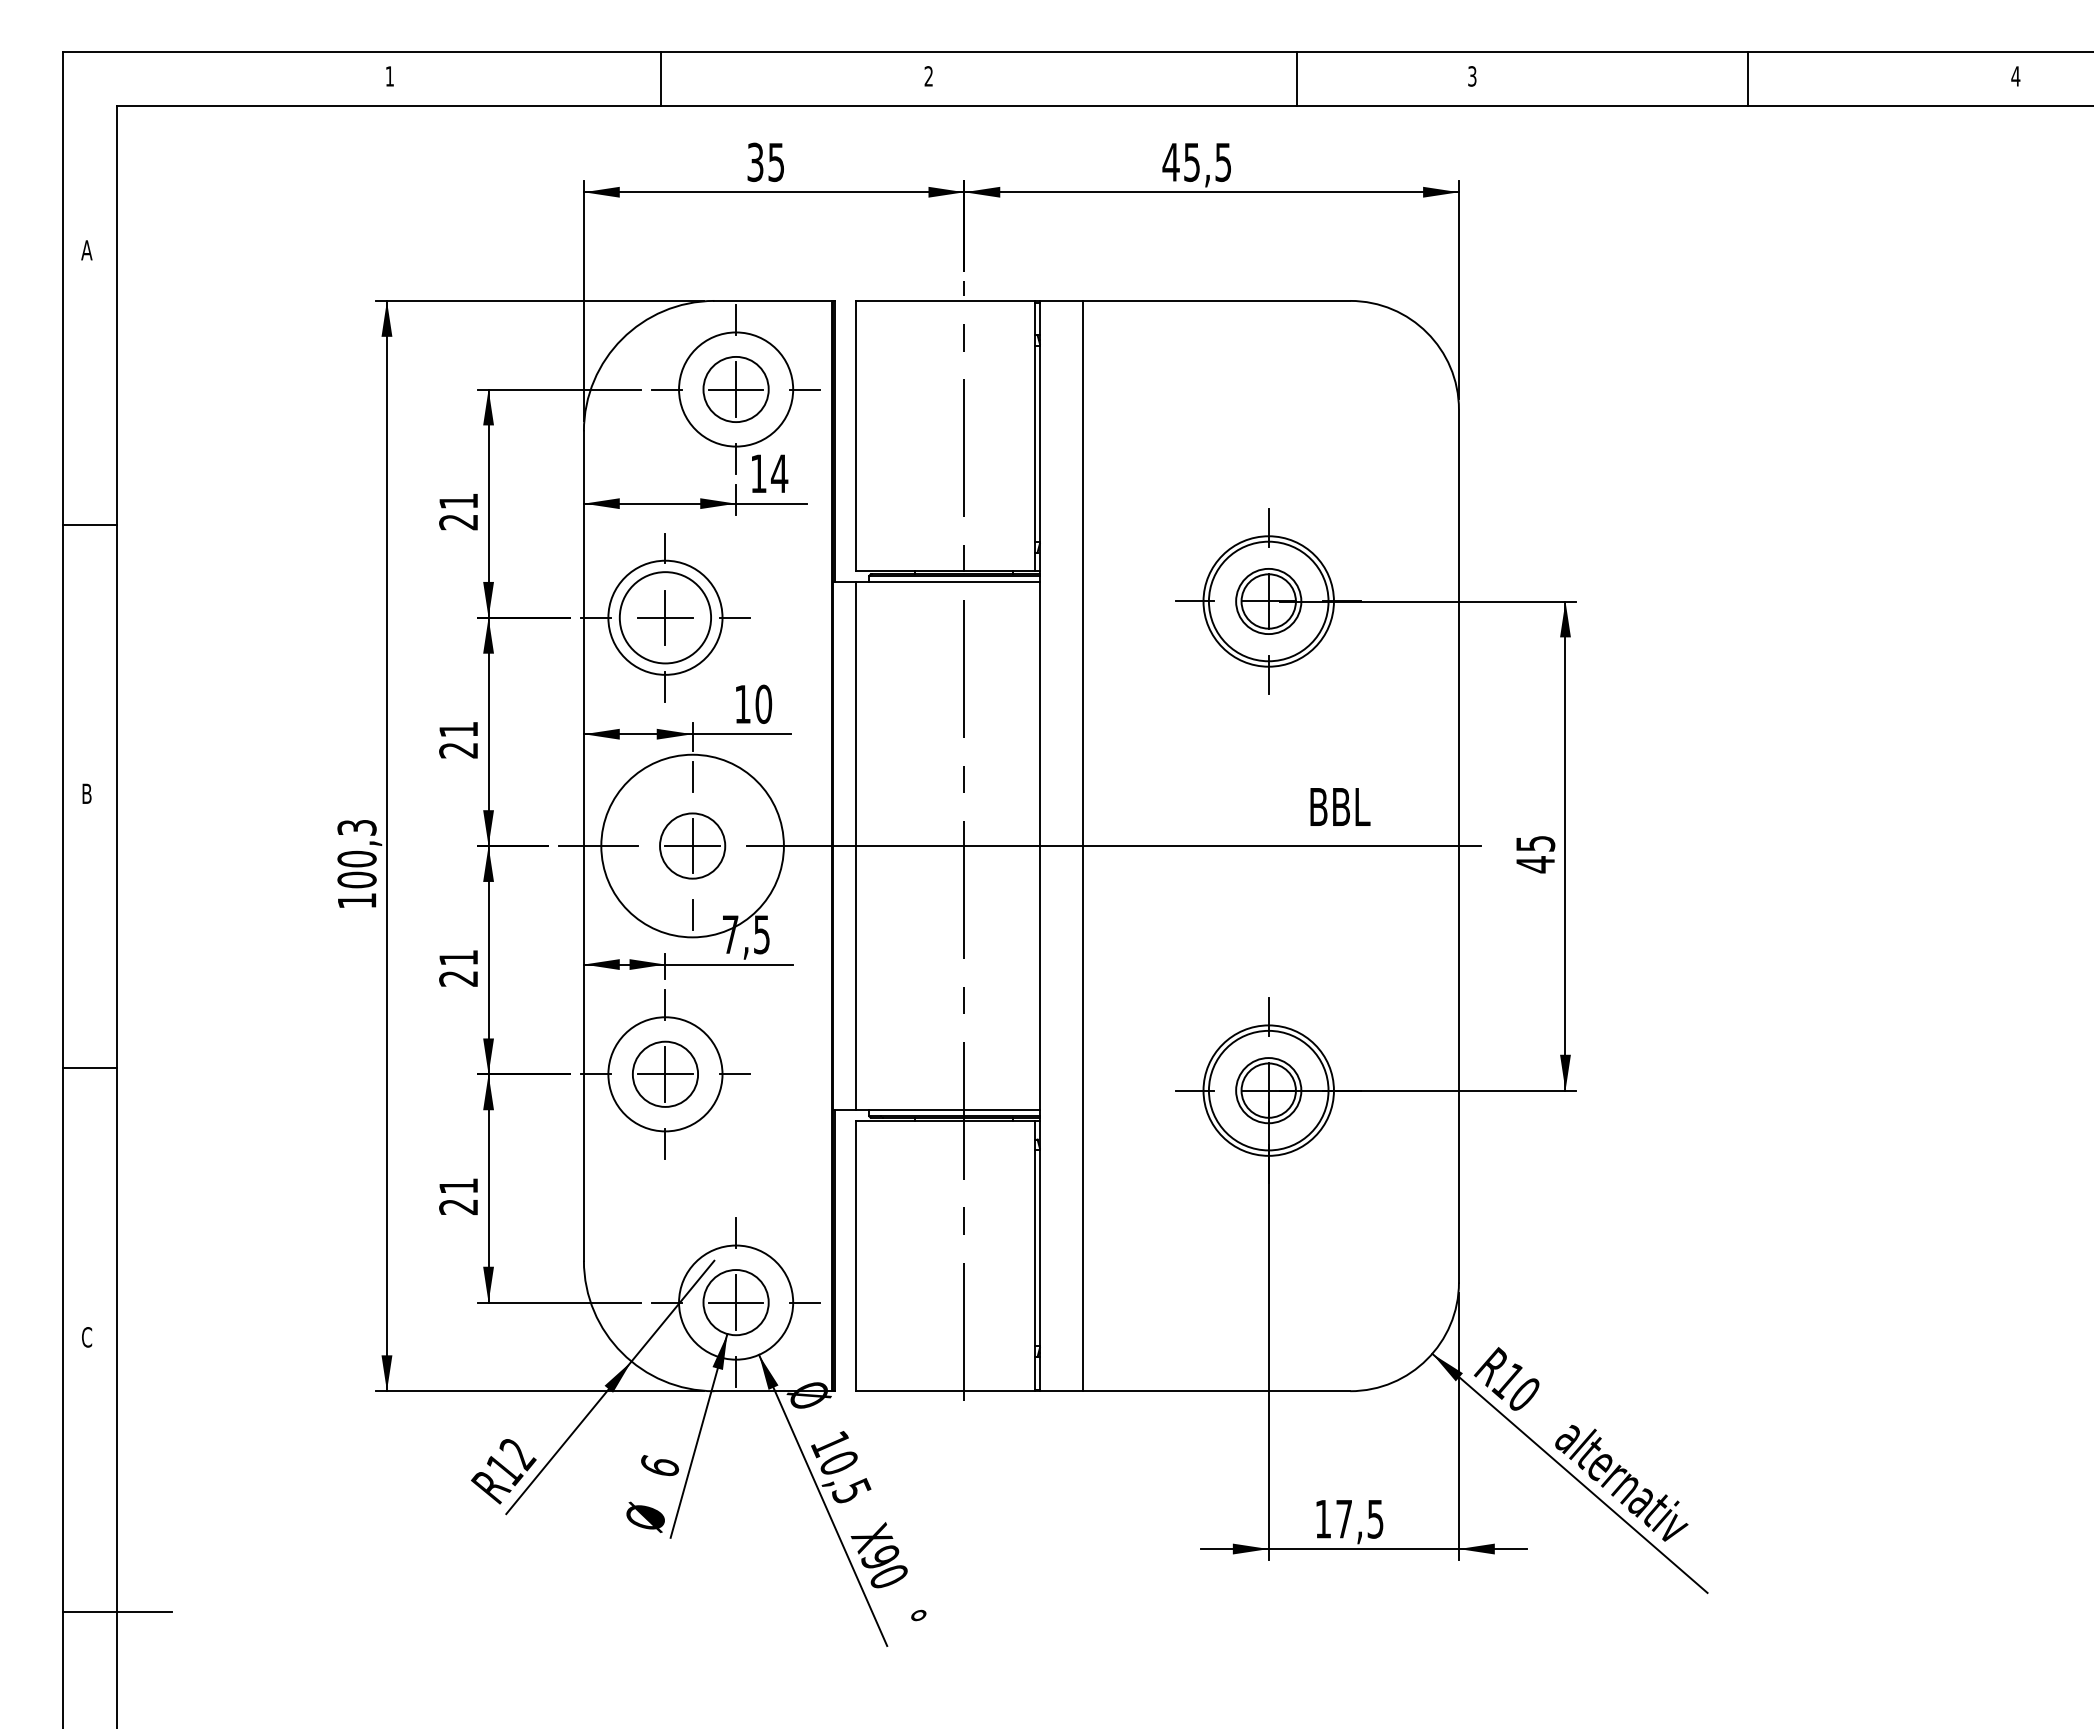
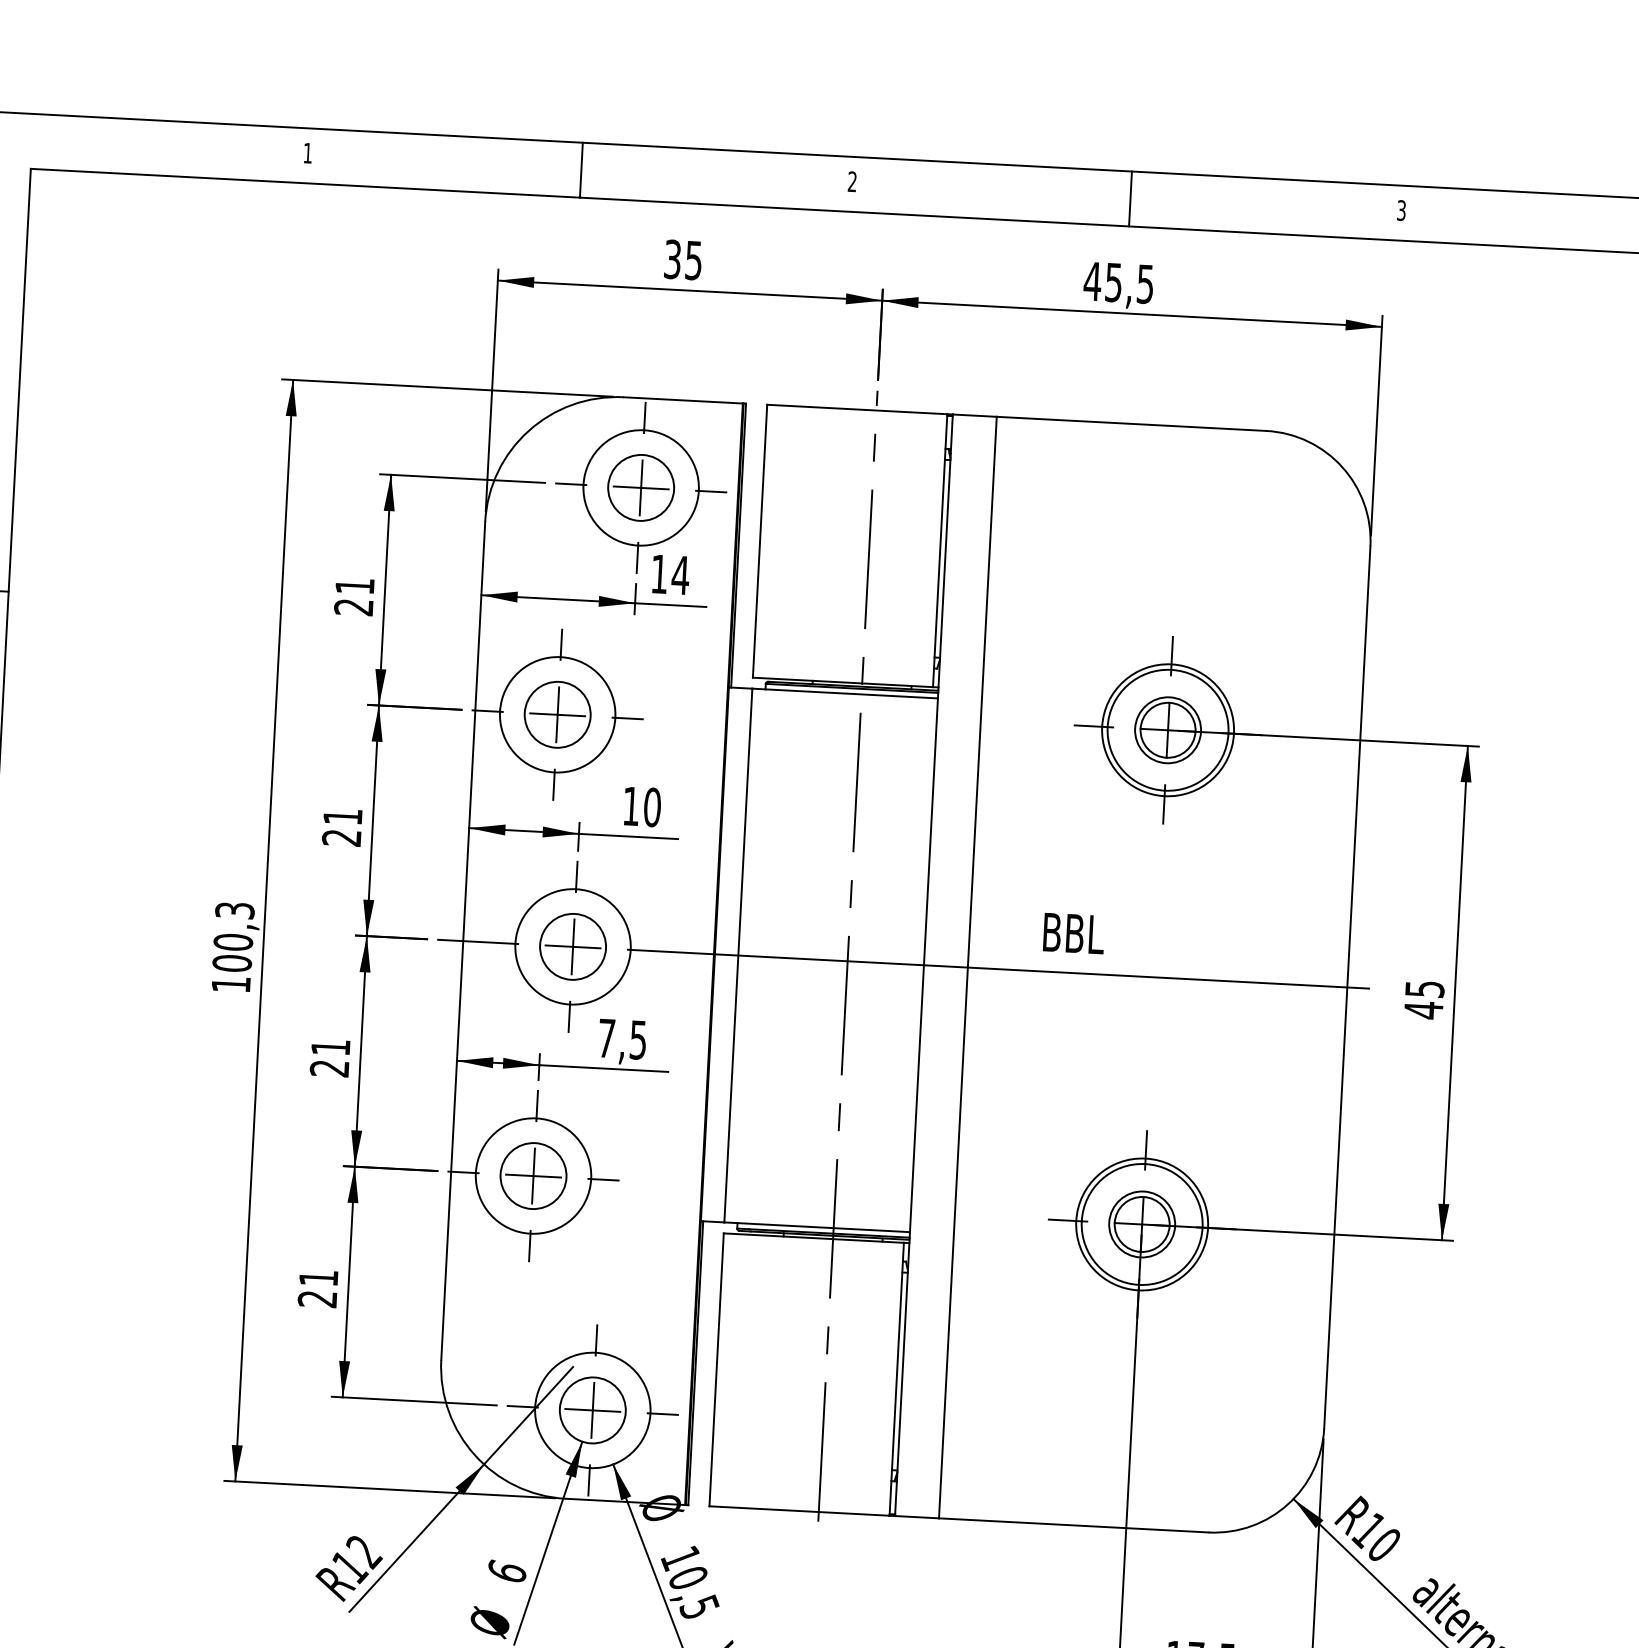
line: (1297, 78) -> (1130, 198), moved
circle: (665, 617) -> (557, 714), size x0.71
text: (1340, 806) -> (1074, 933), moved
circle: (692, 846) -> (572, 947), size x0.62

